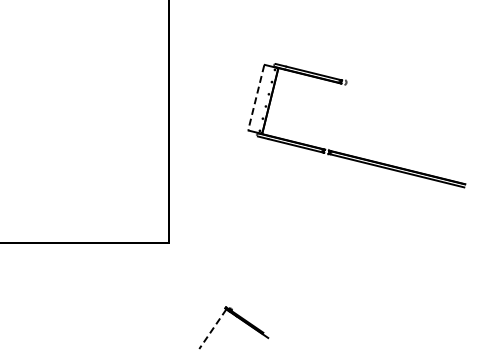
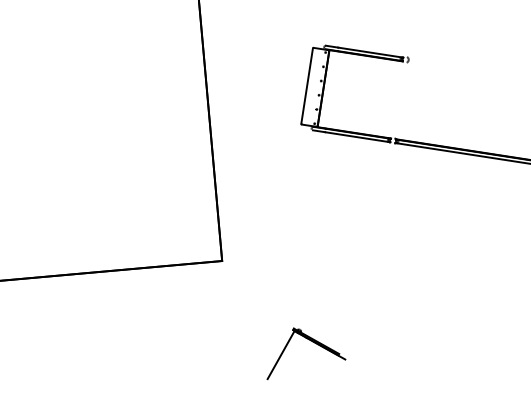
line: (256, 98) -> (307, 87), dashed -> solid
line: (212, 329) -> (280, 355), dashed -> solid

